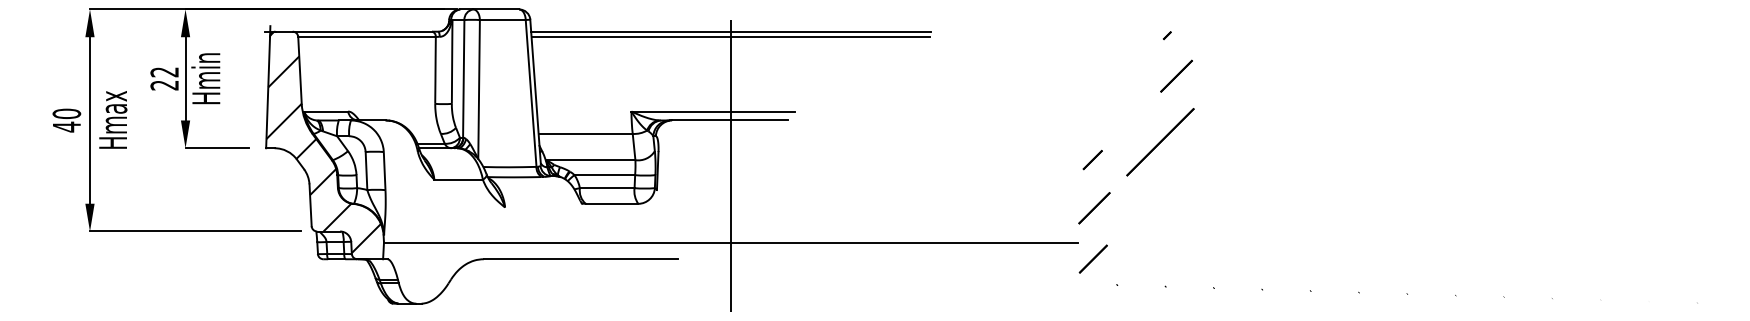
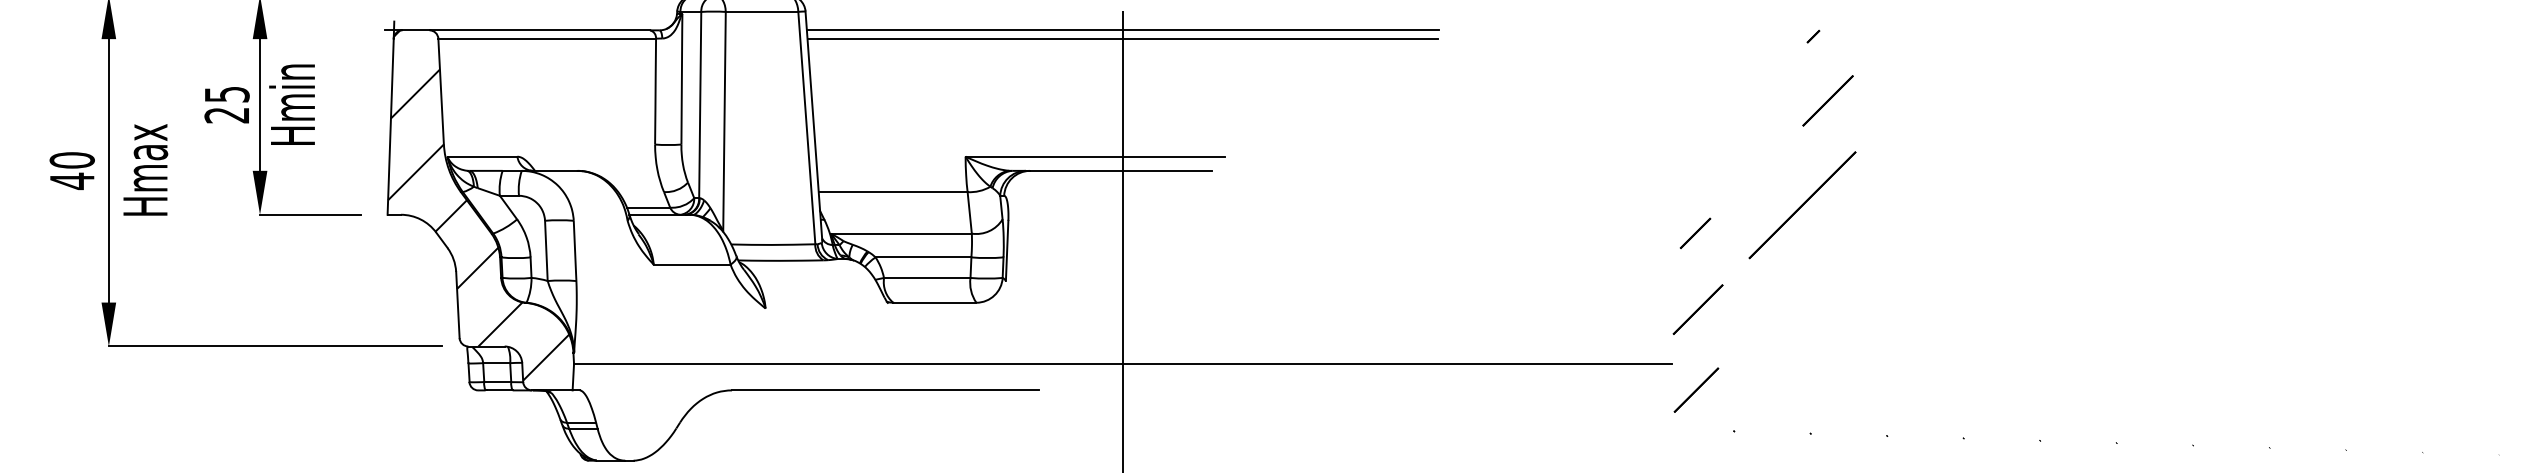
text: (164, 72) -> (226, 94), 22 -> 25

